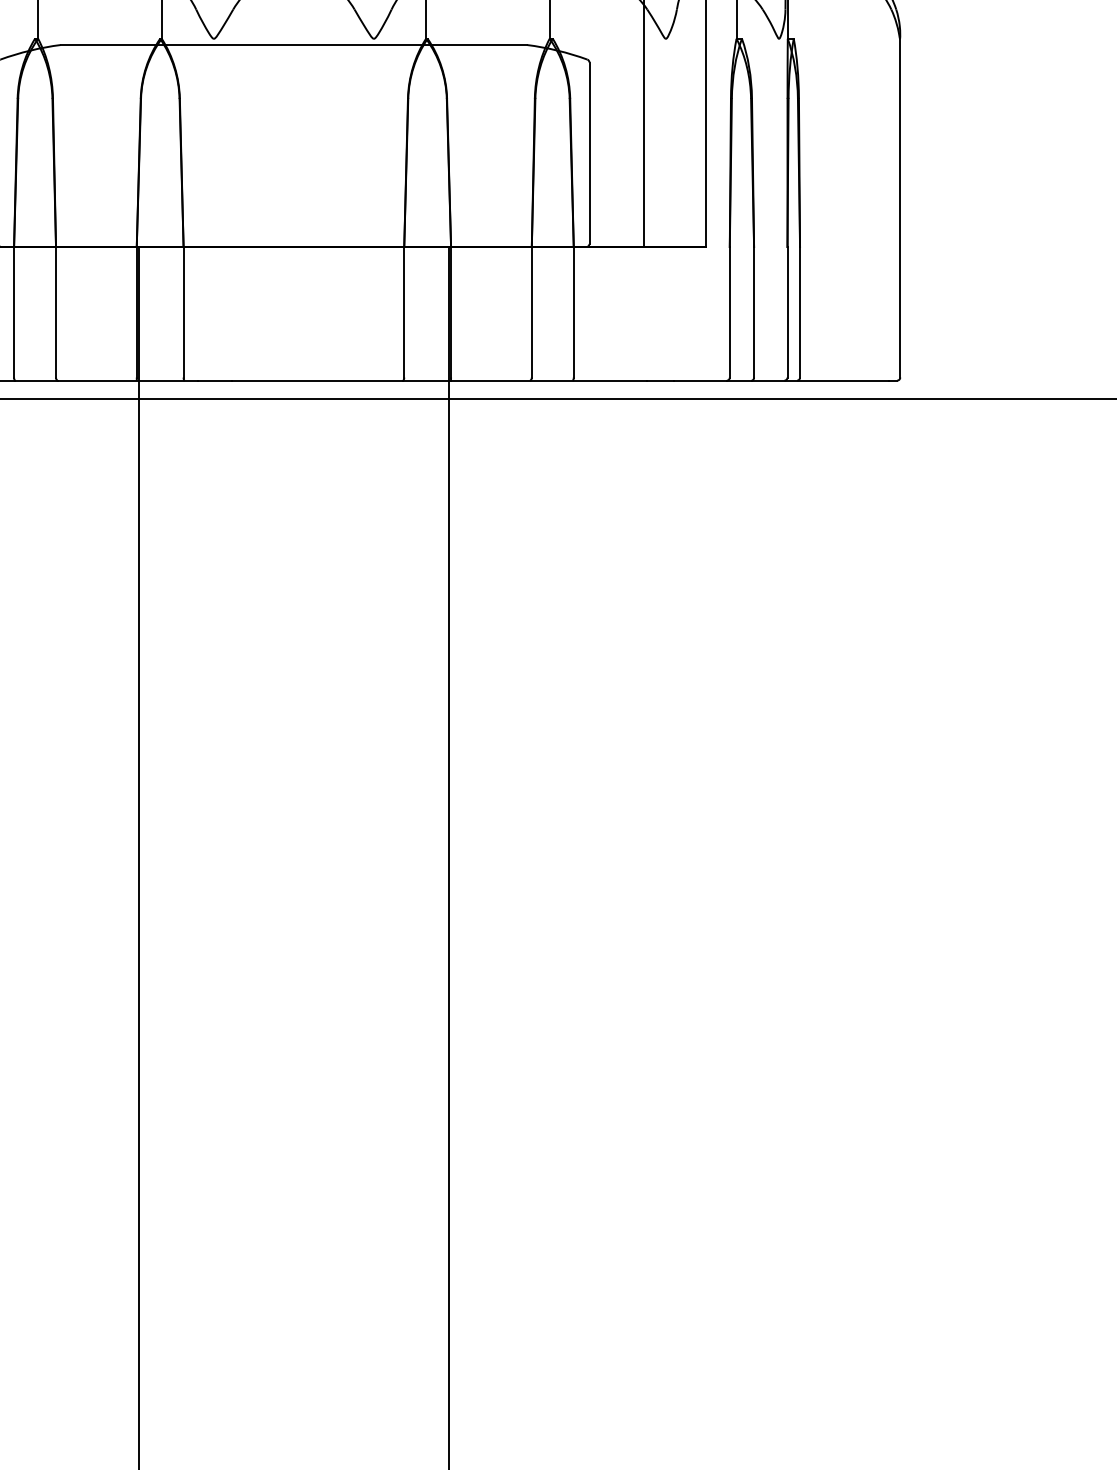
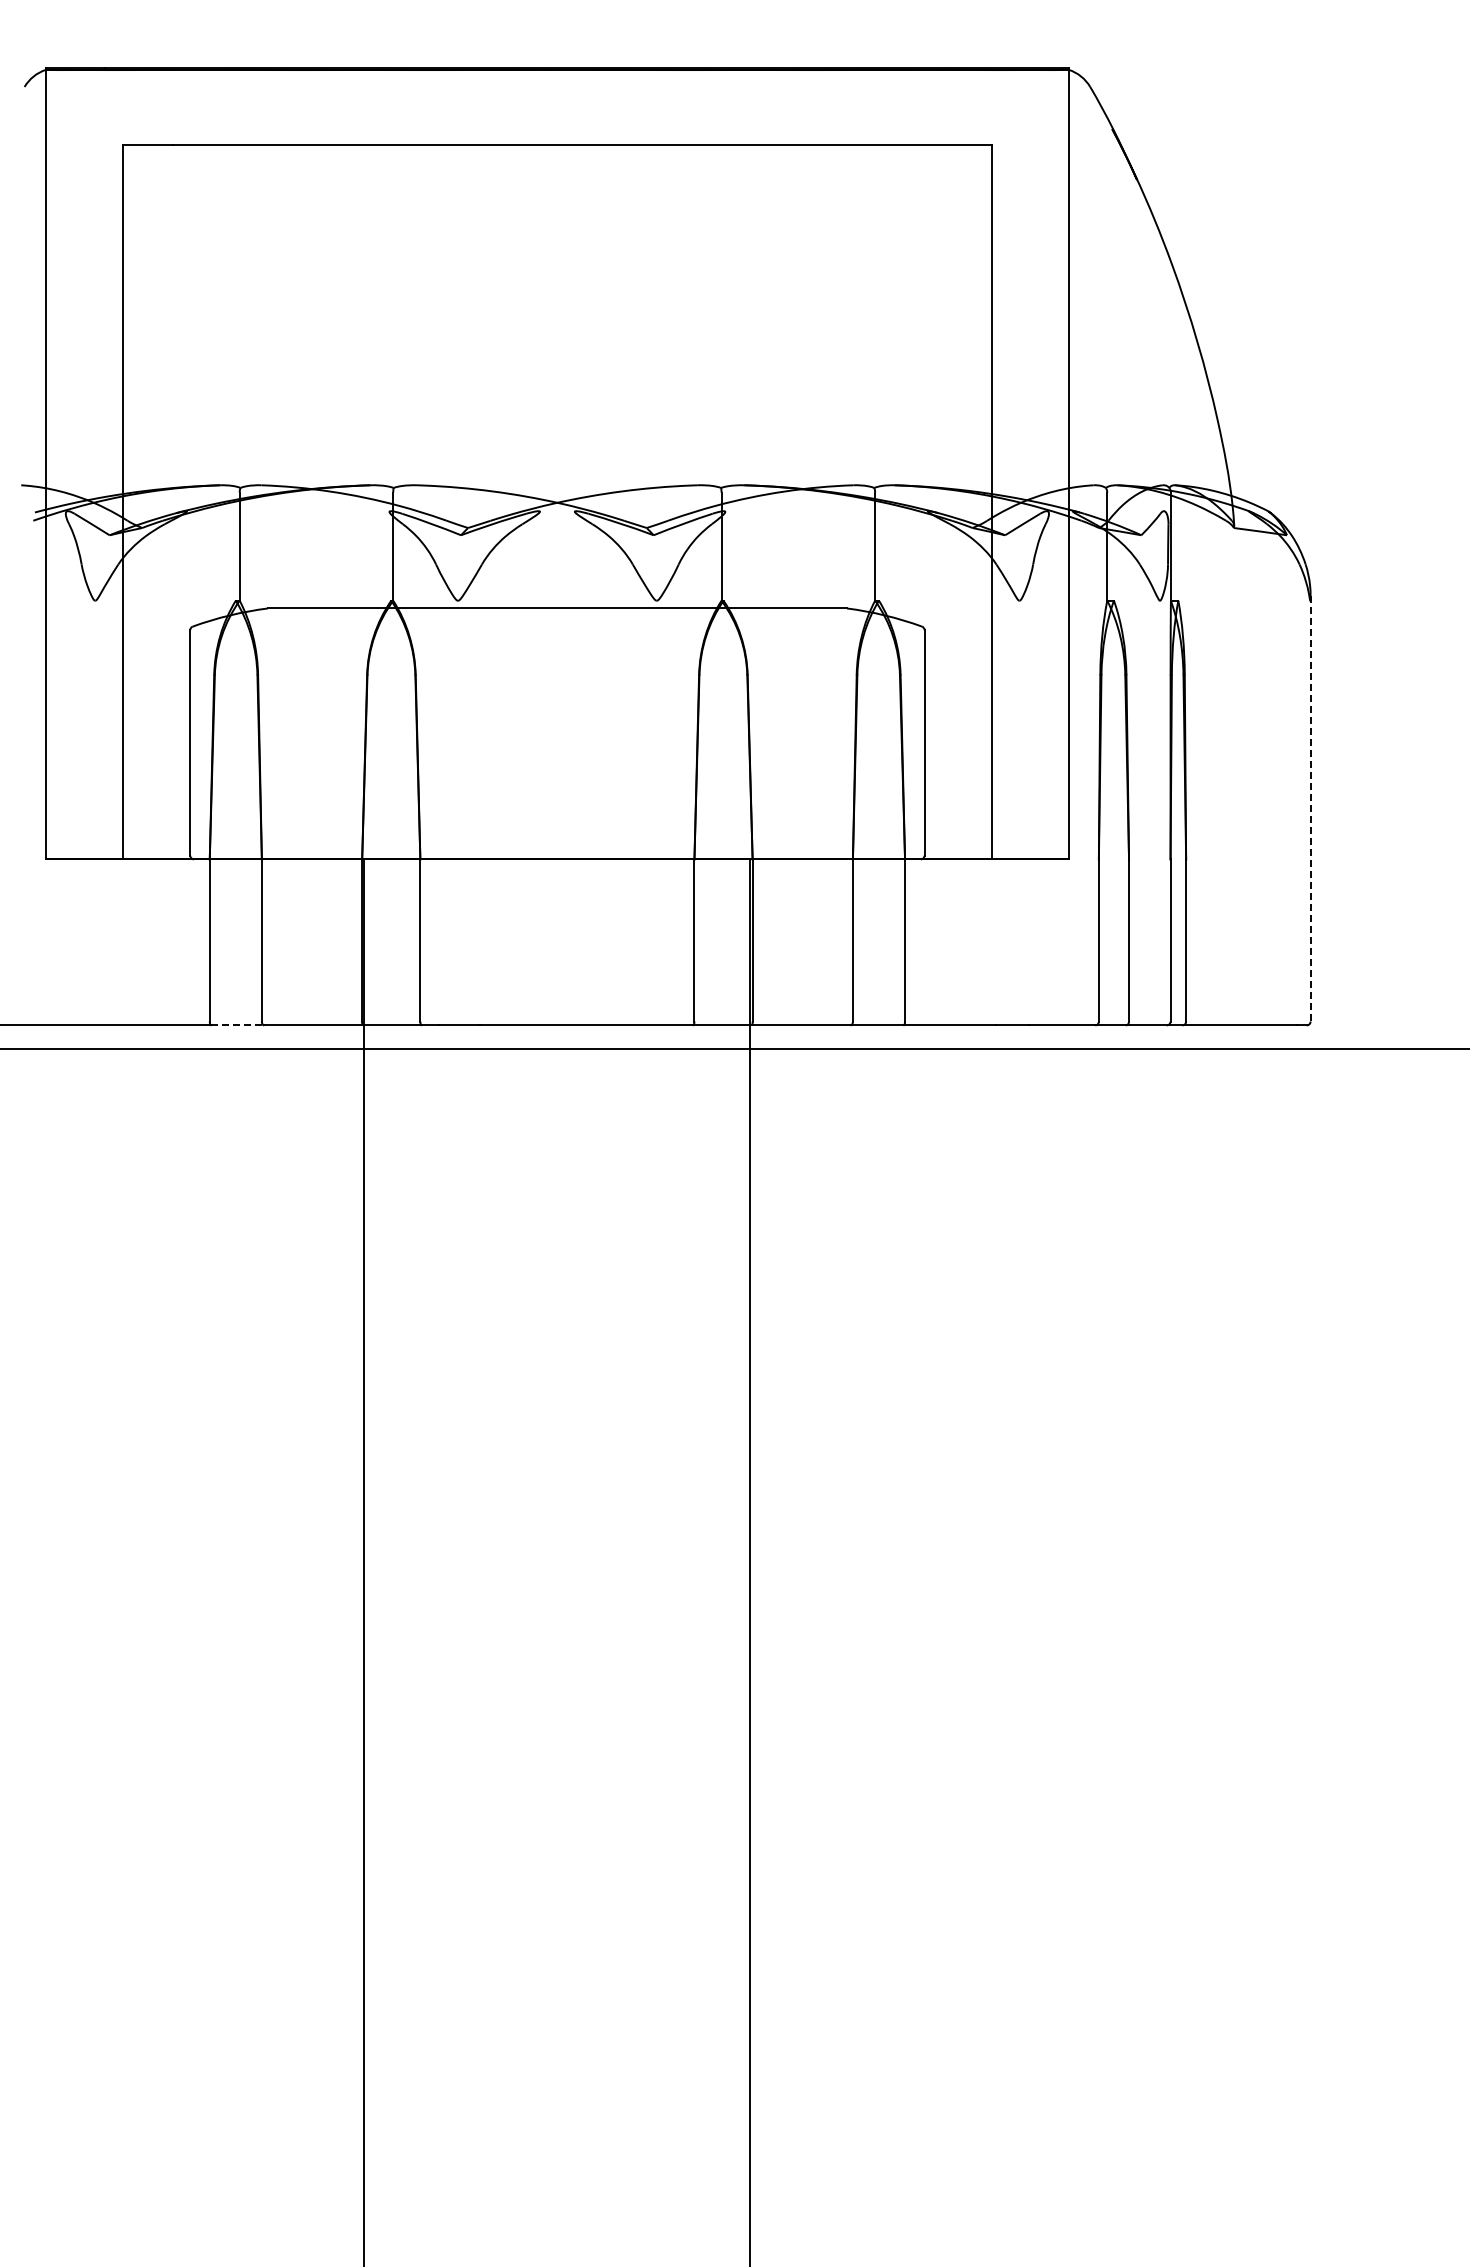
line: (900, 206) -> (1310, 808), solid -> dashed
line: (37, 380) -> (238, 1025), solid -> dashed

